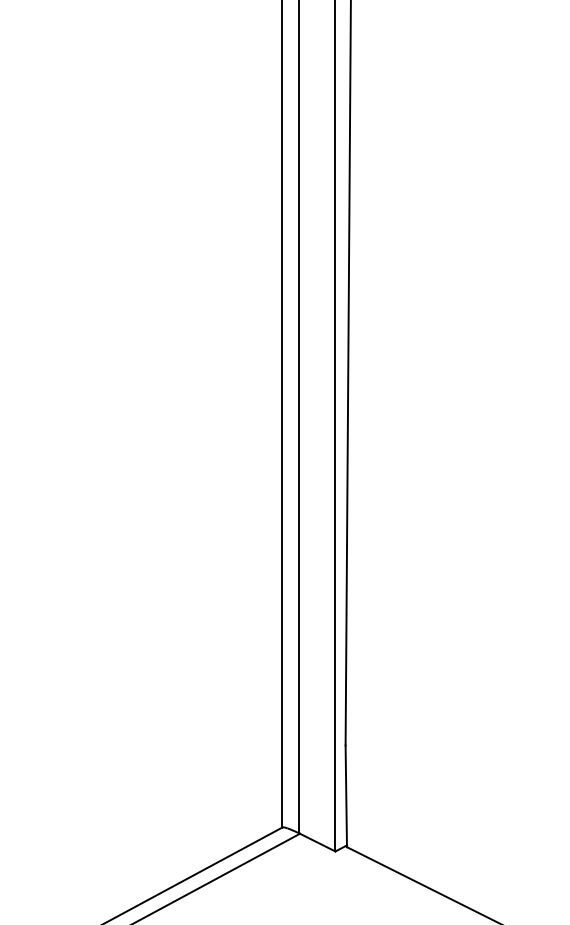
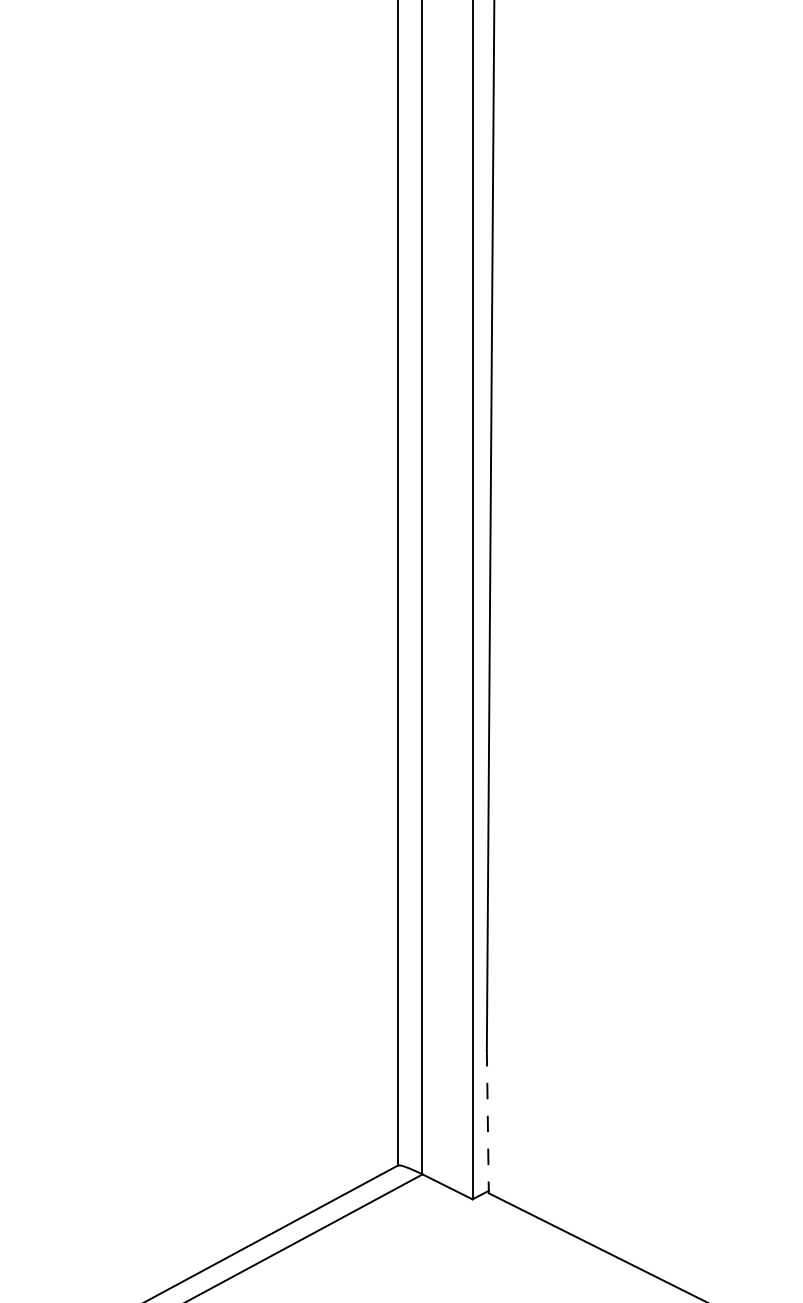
line: (346, 796) -> (488, 1121), solid -> dashed

